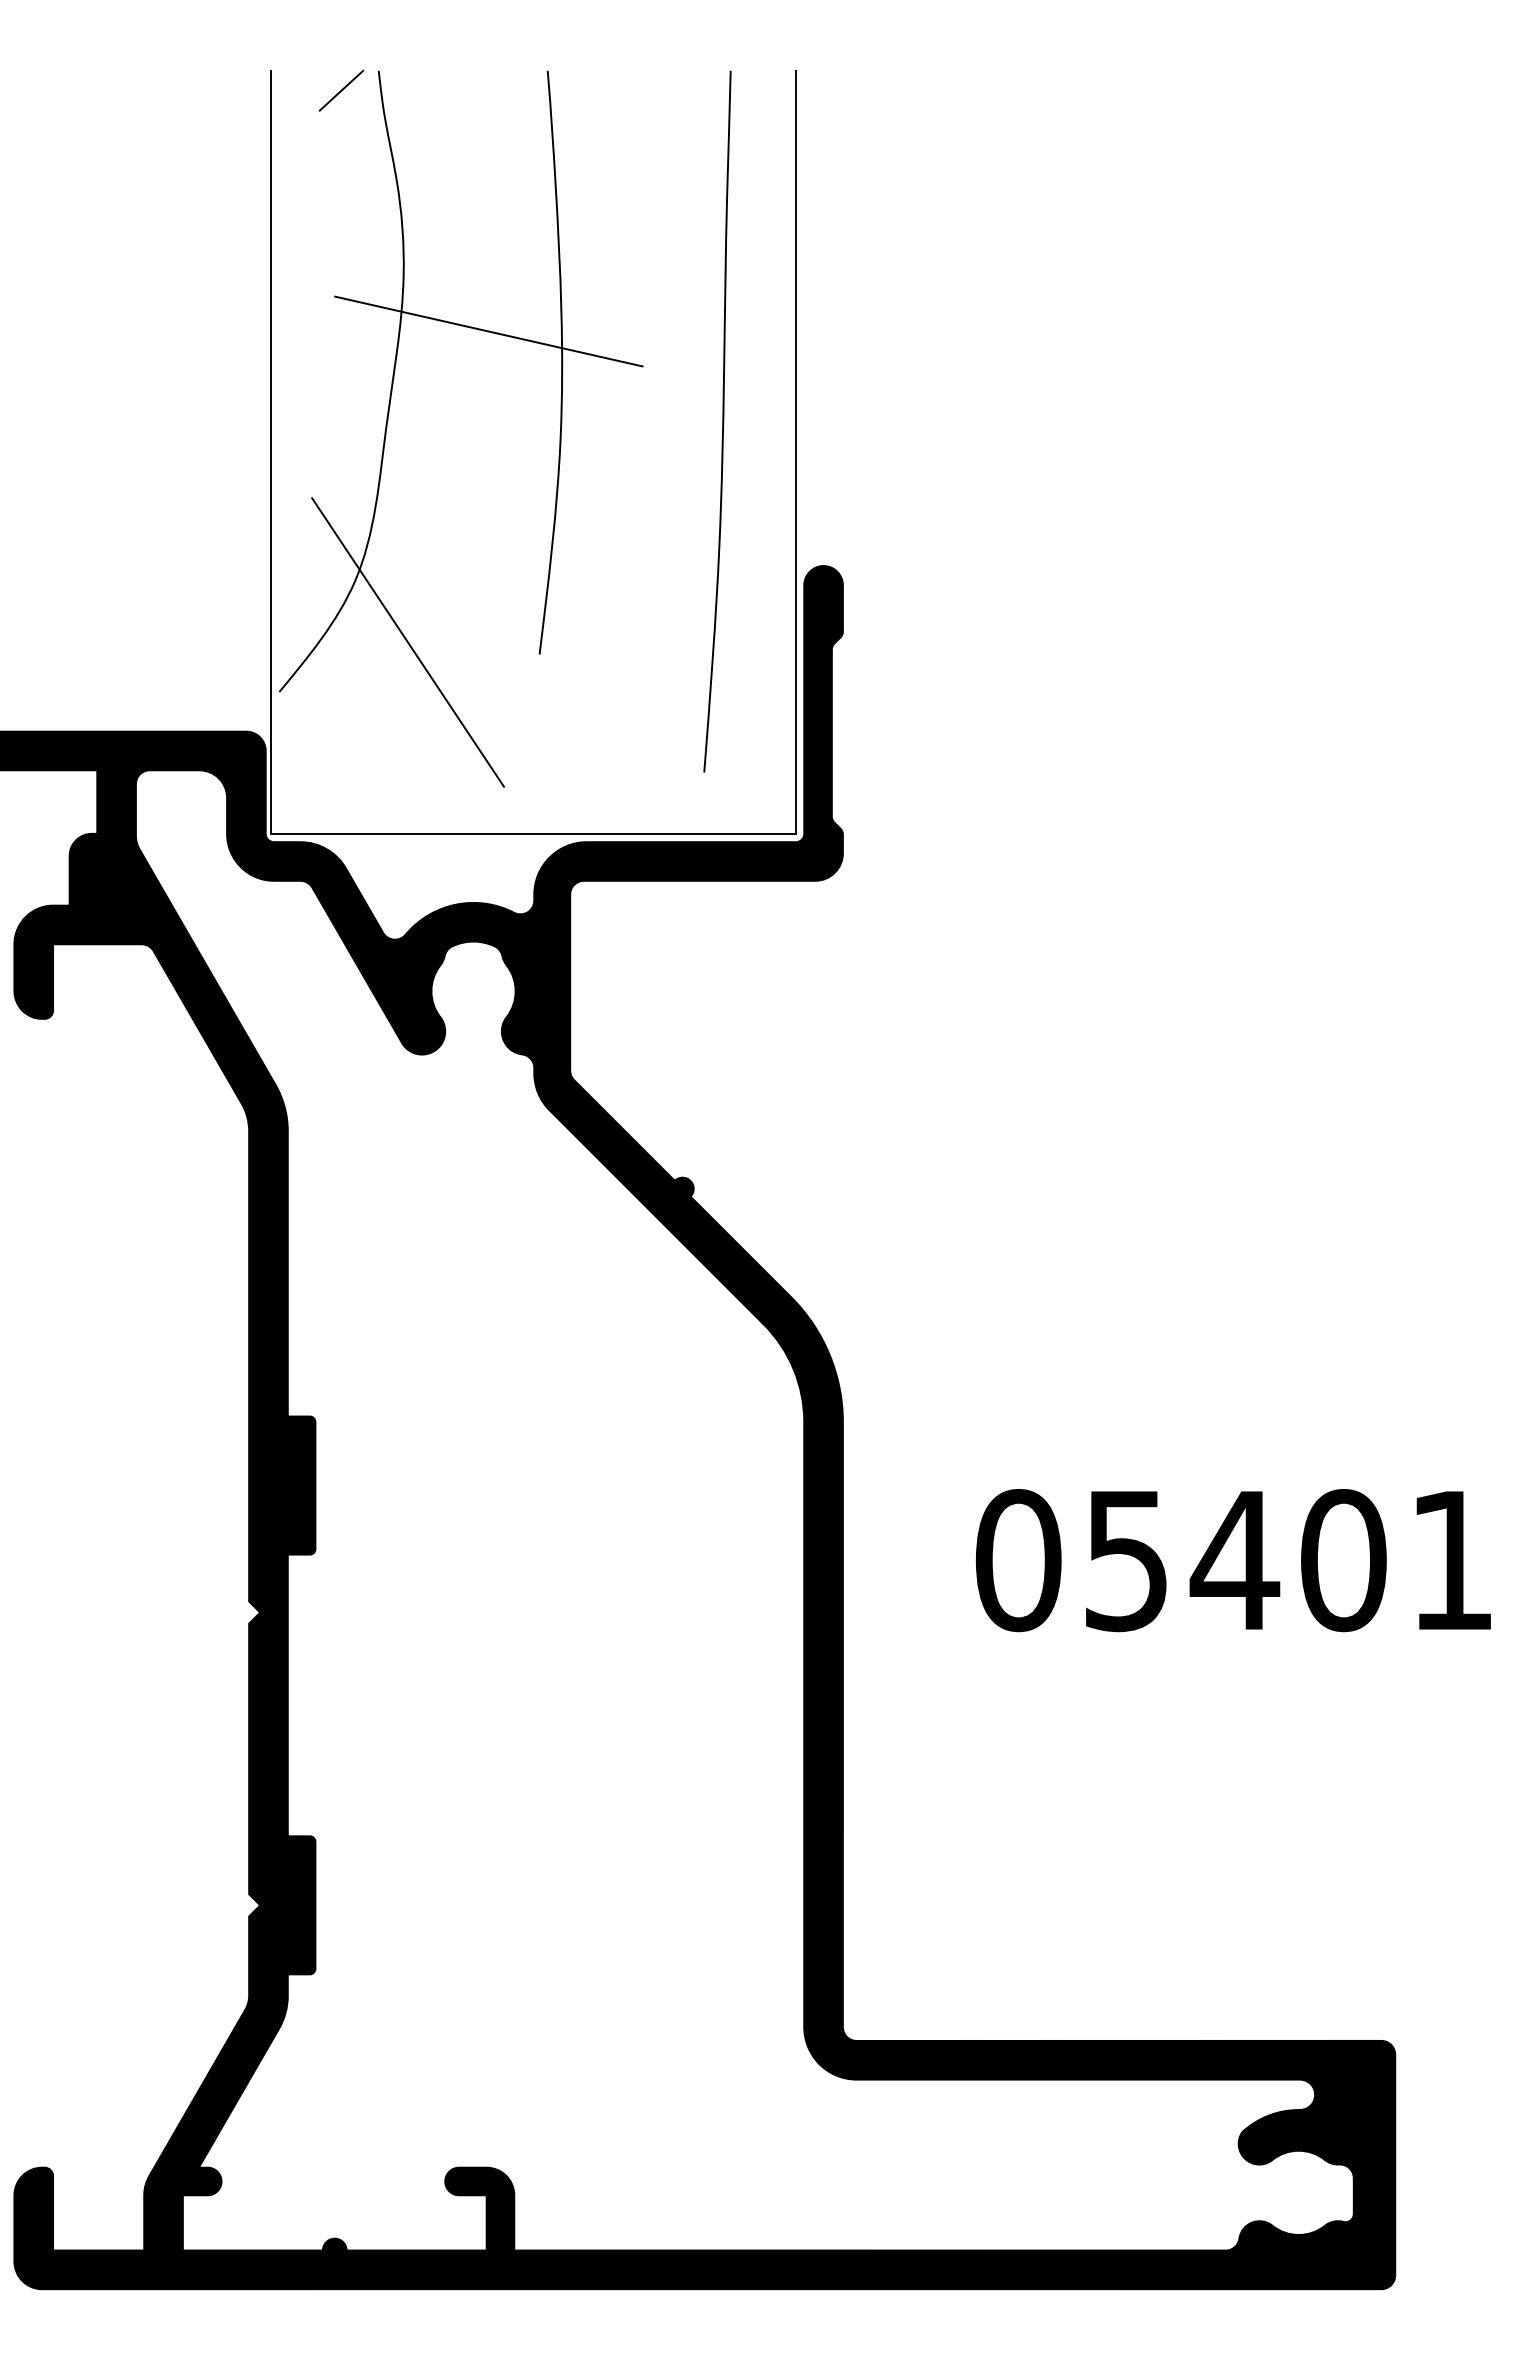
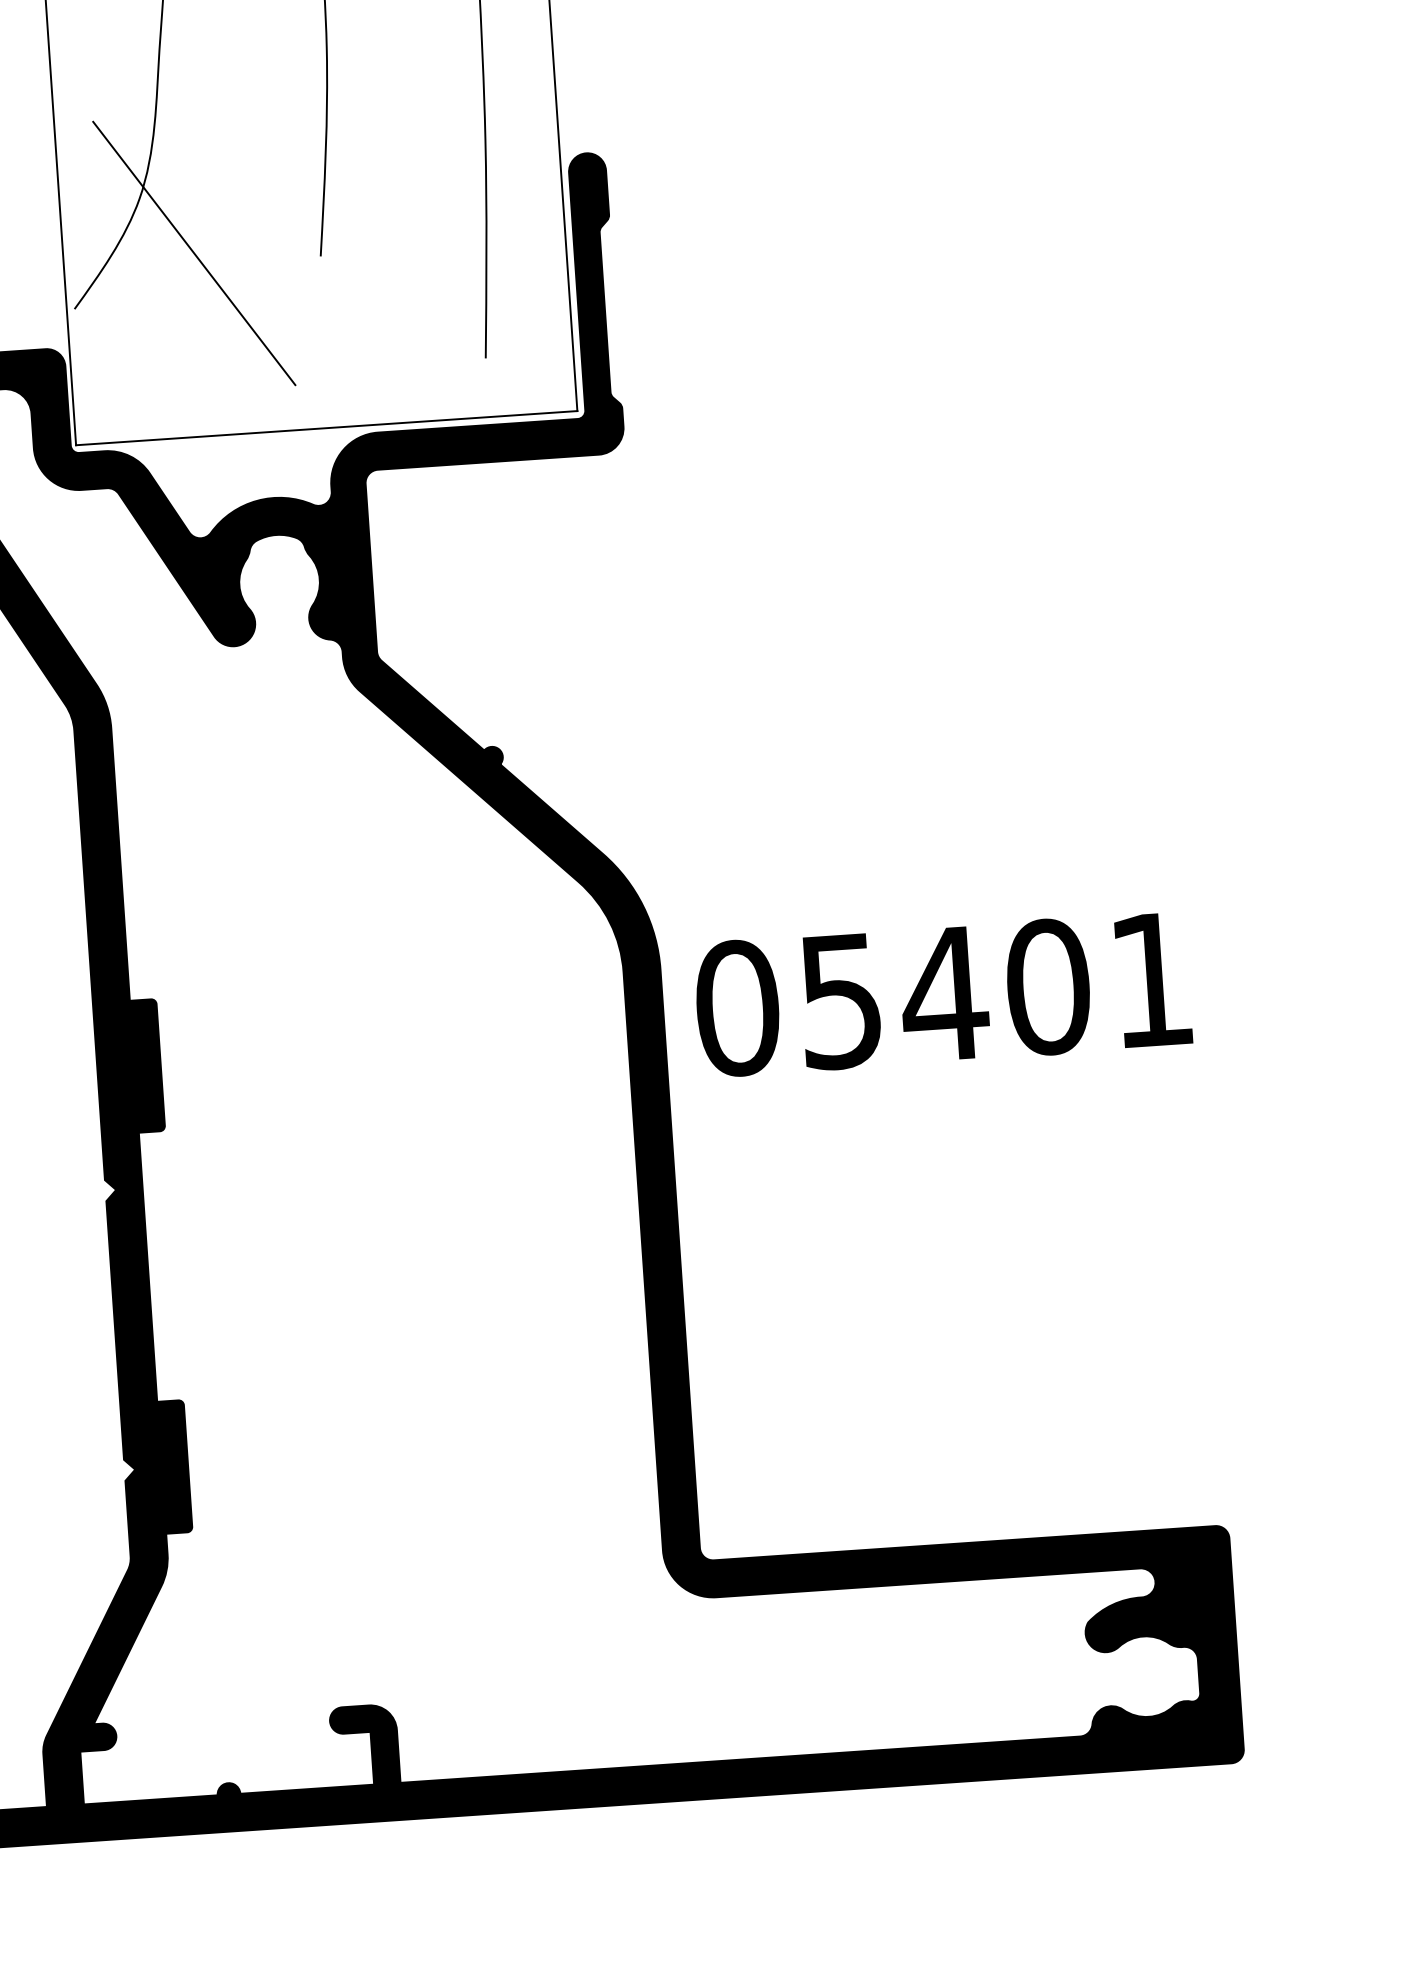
text: (1232, 1560) -> (942, 994), moved

